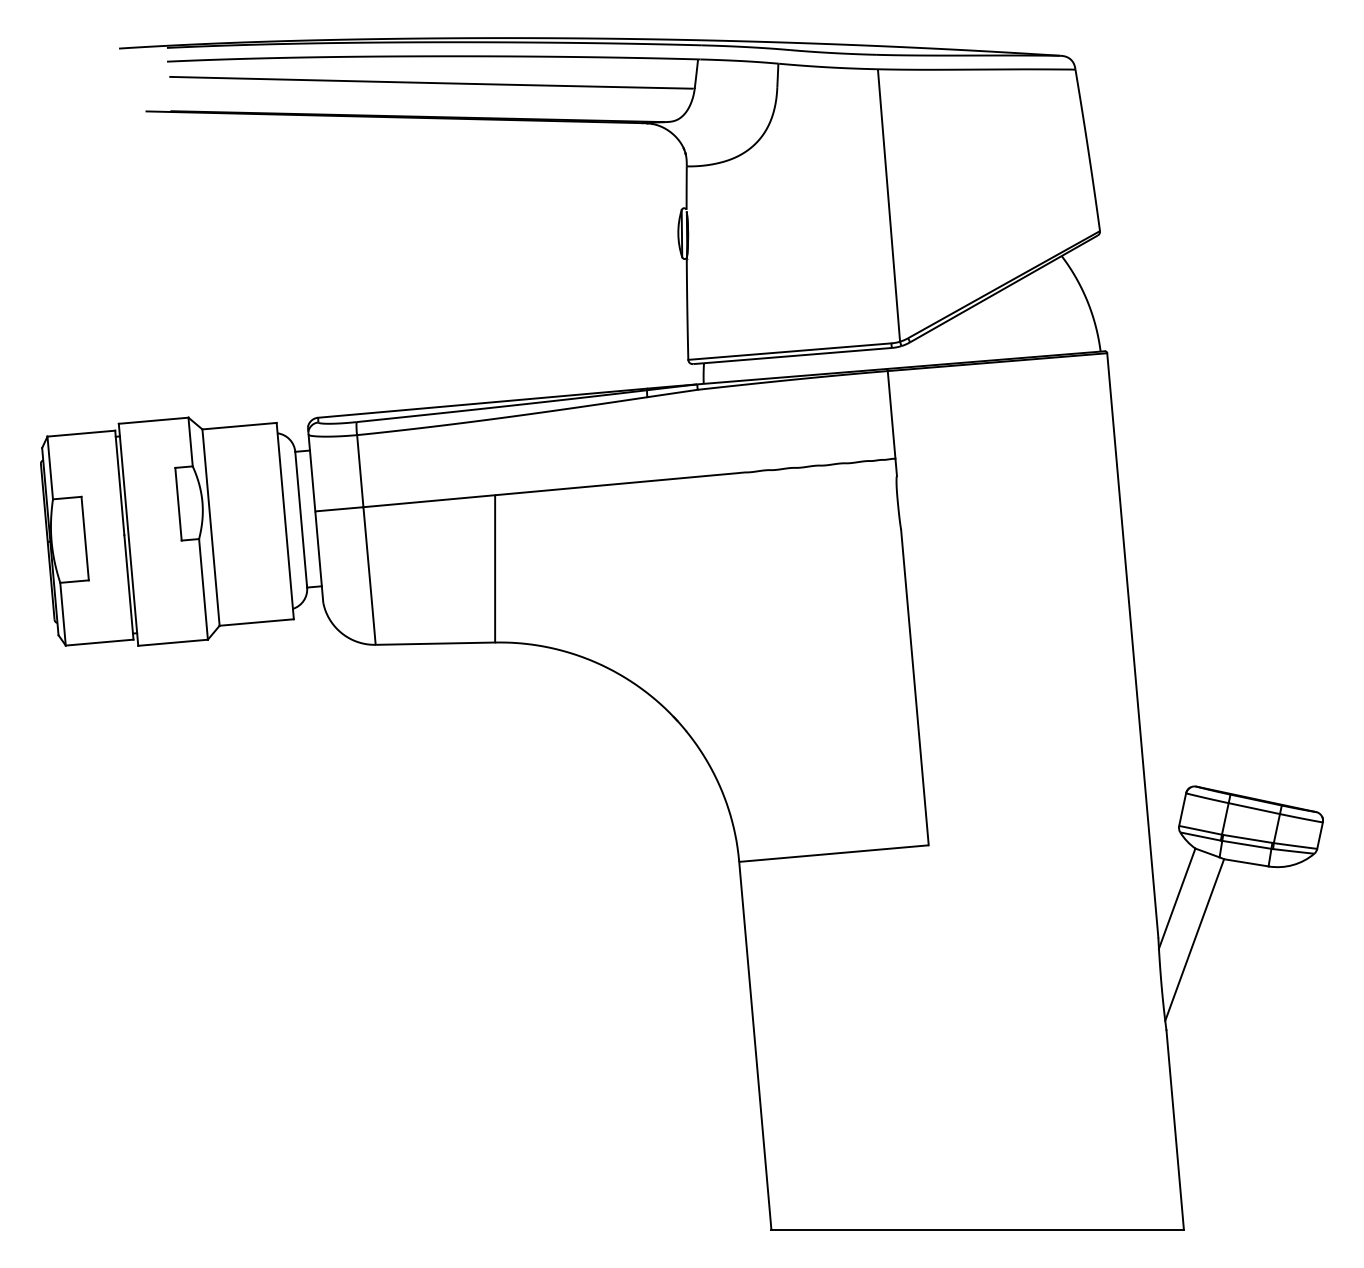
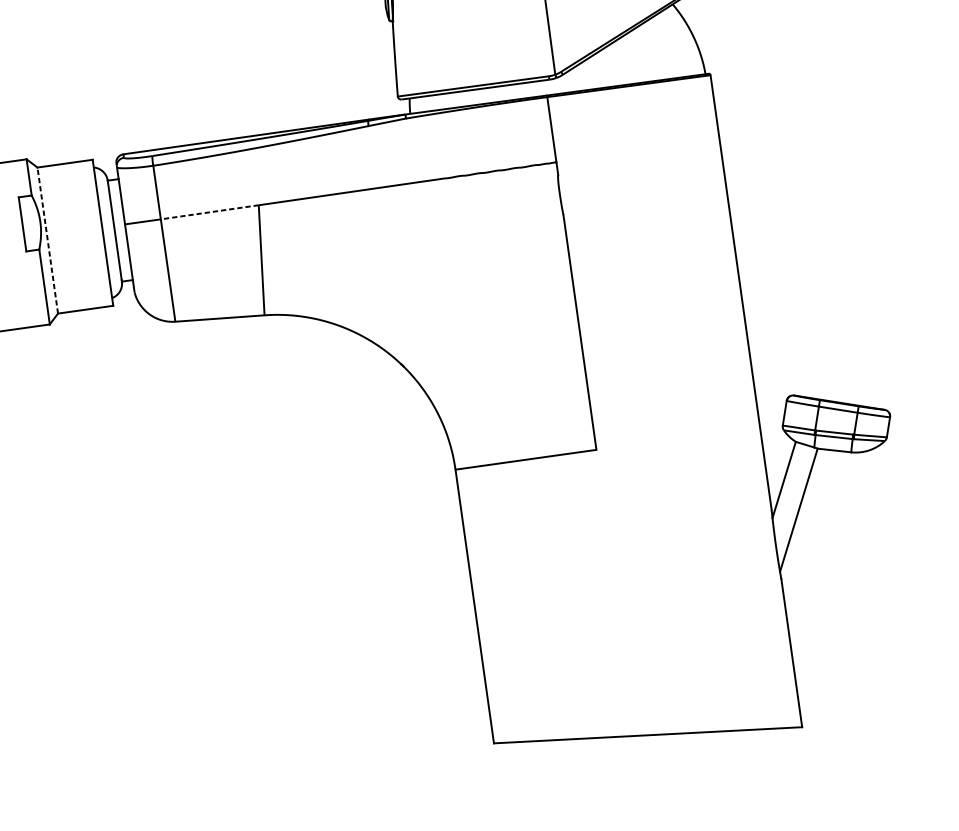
line: (428, 501) -> (209, 212), solid -> dashed
line: (211, 527) -> (48, 240), solid -> dashed

